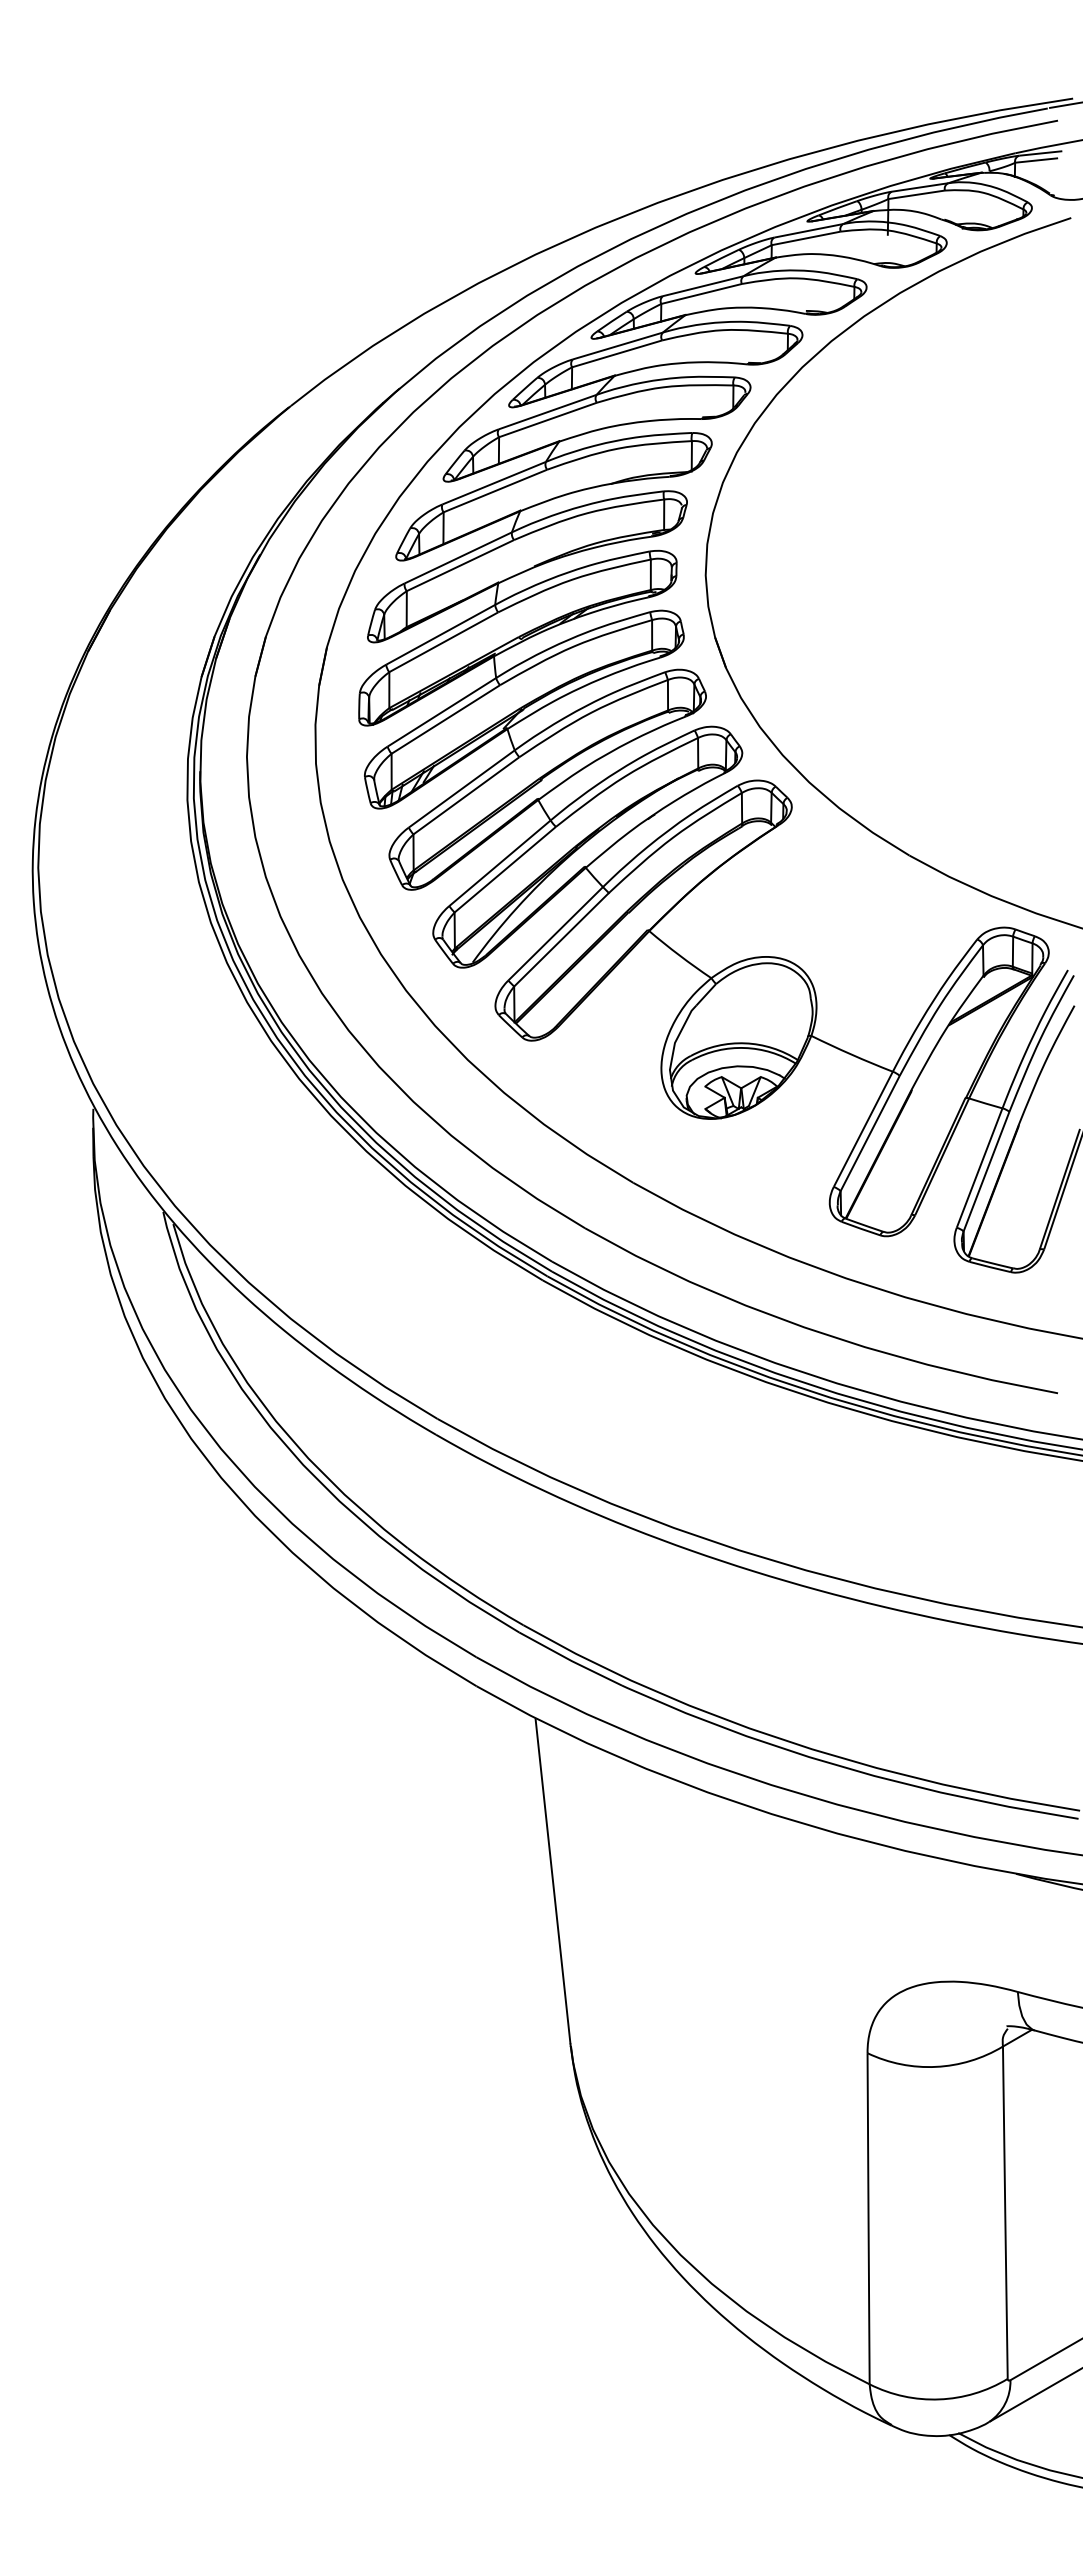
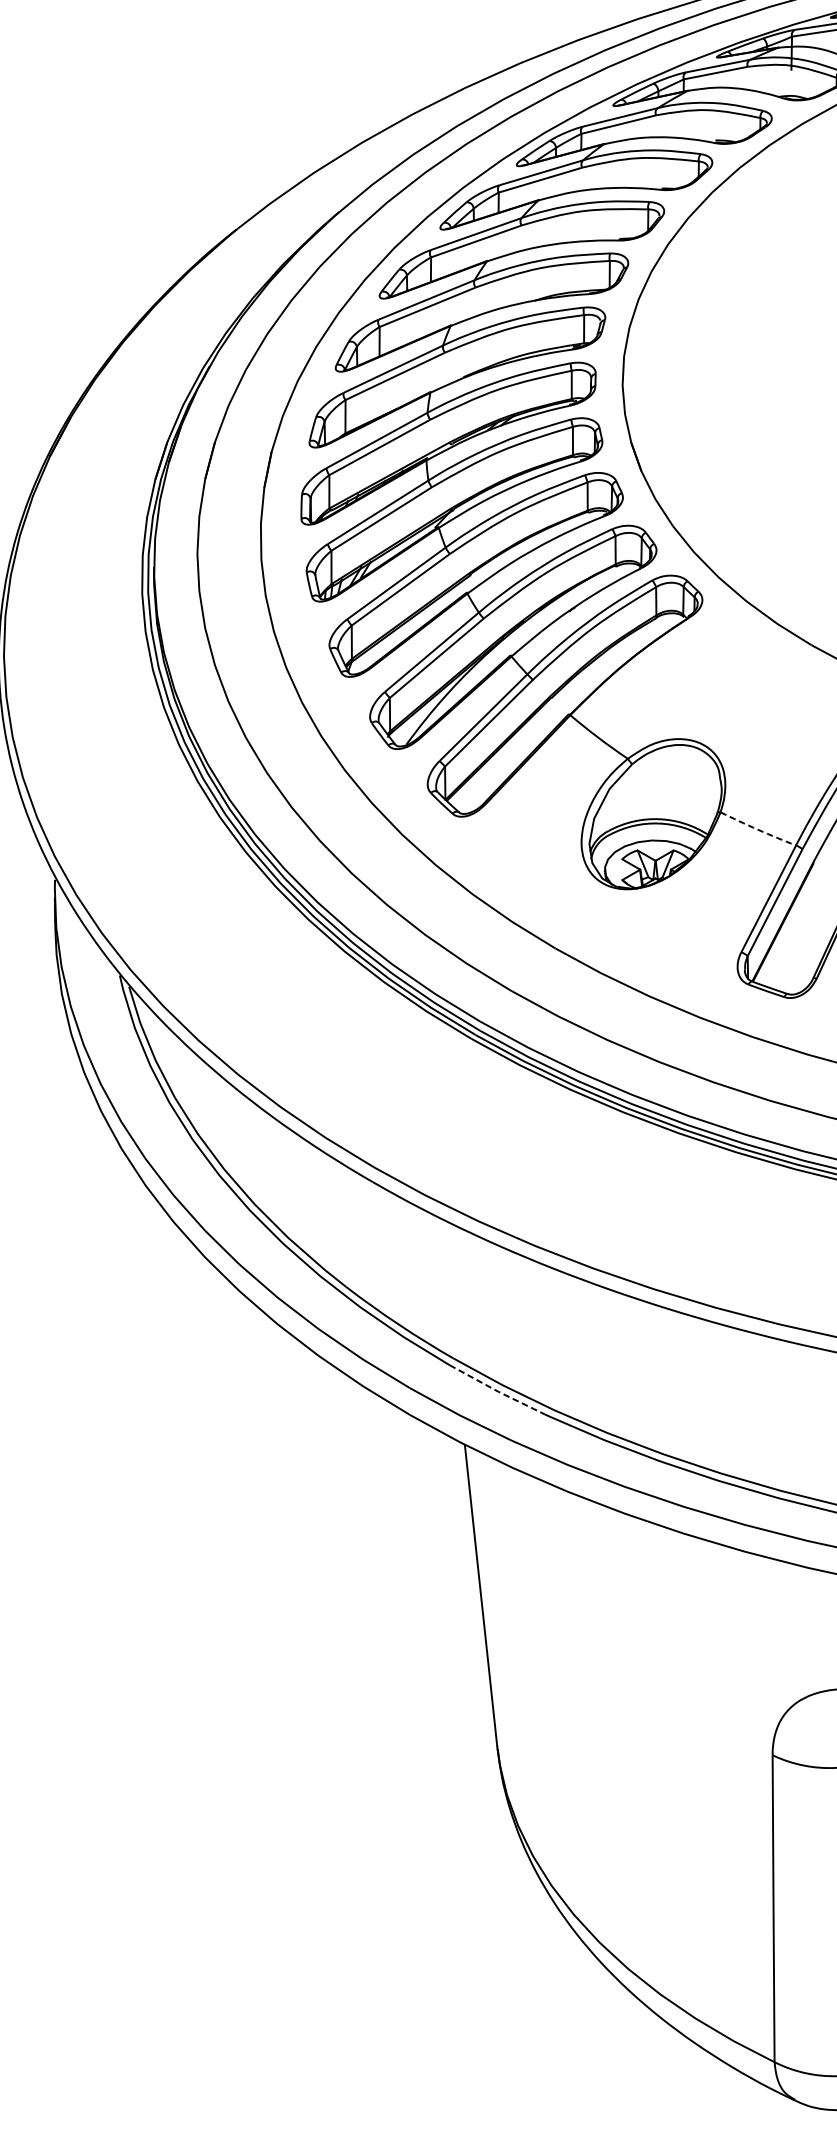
arc: (851, 1054) -> (757, 829), solid -> dashed
line: (570, 1660) -> (497, 1391), solid -> dashed

